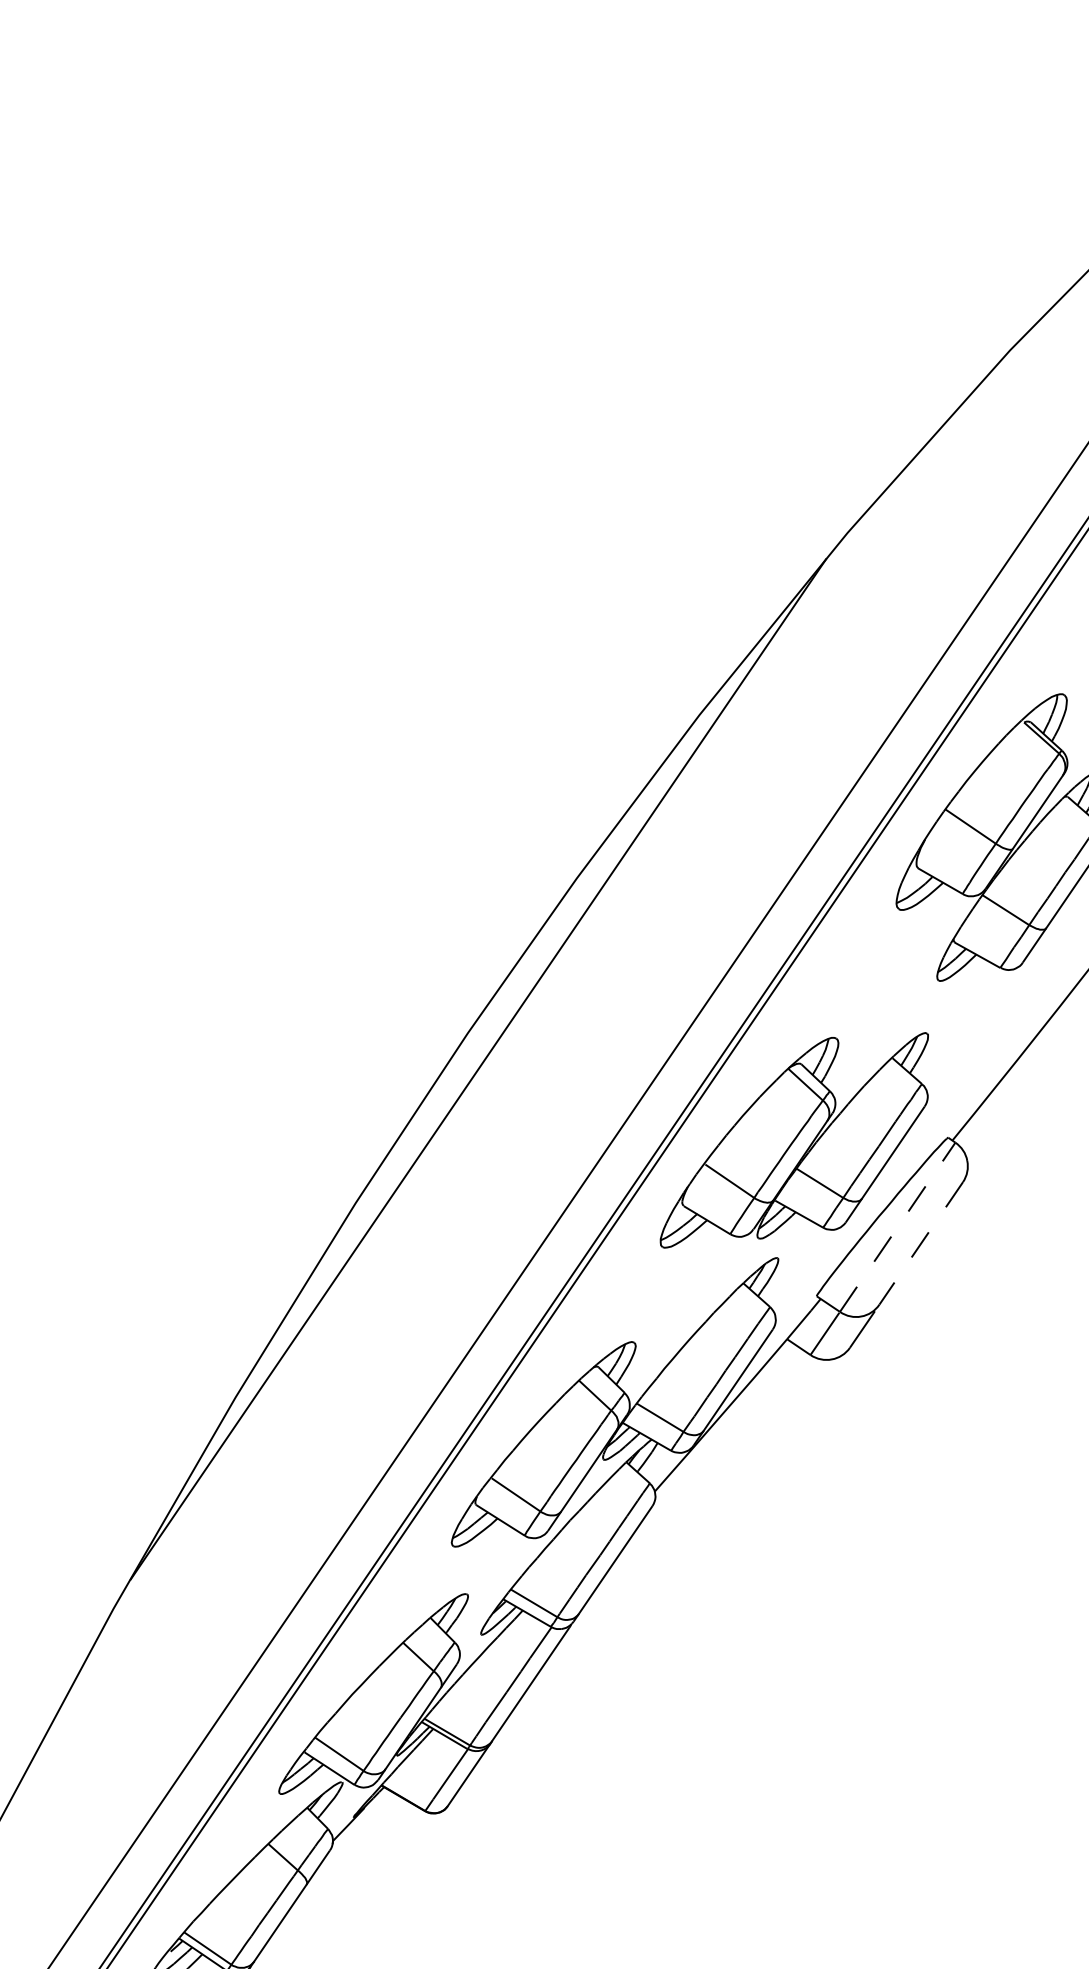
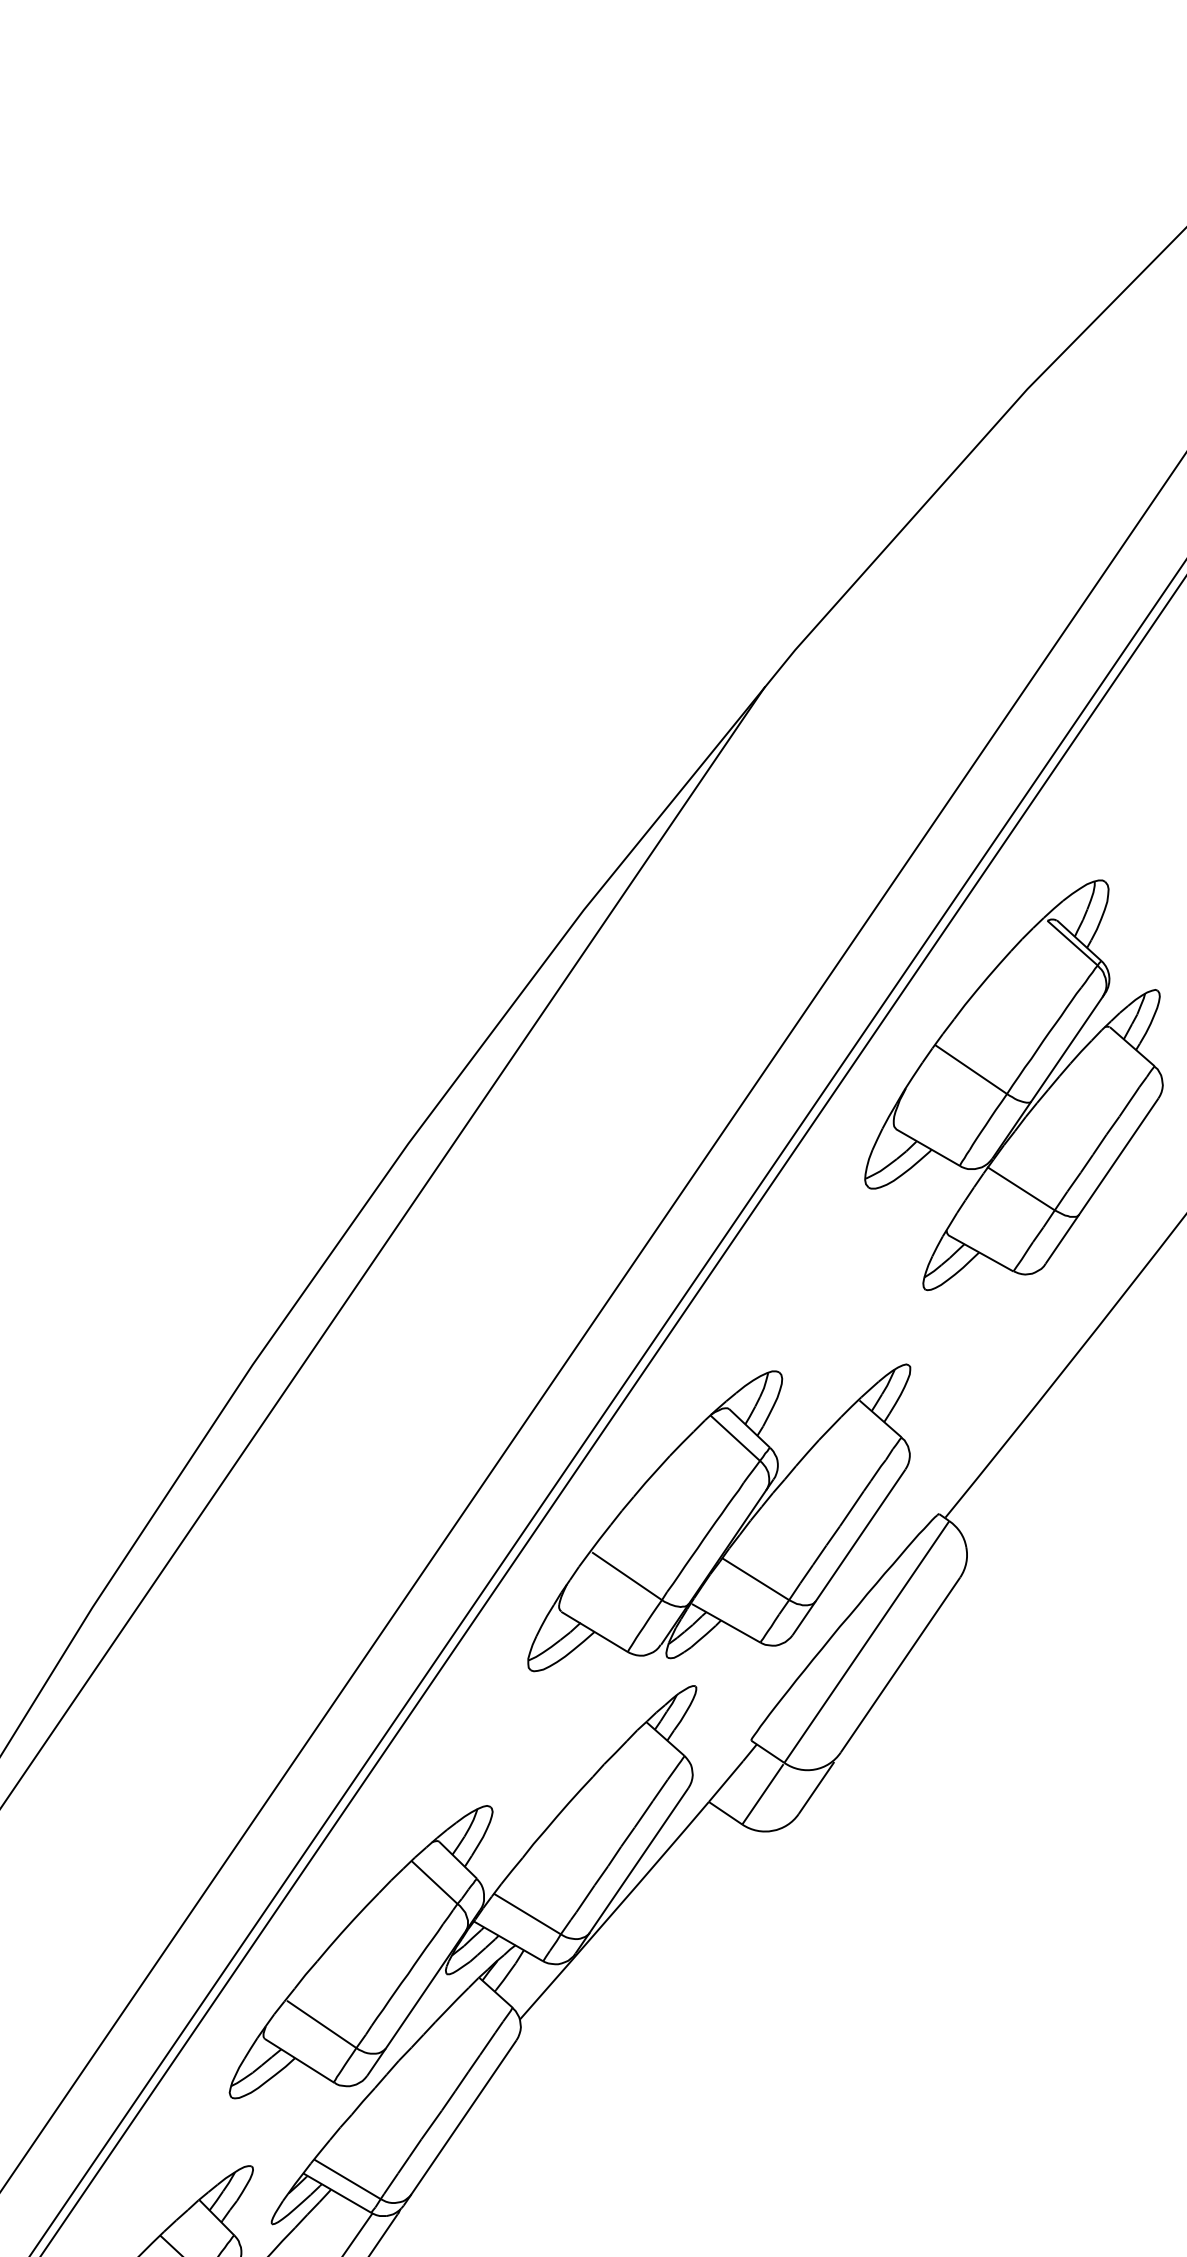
line: (897, 1226) -> (866, 1640), dashed -> solid
line: (920, 1243) -> (899, 1665), dashed -> solid

